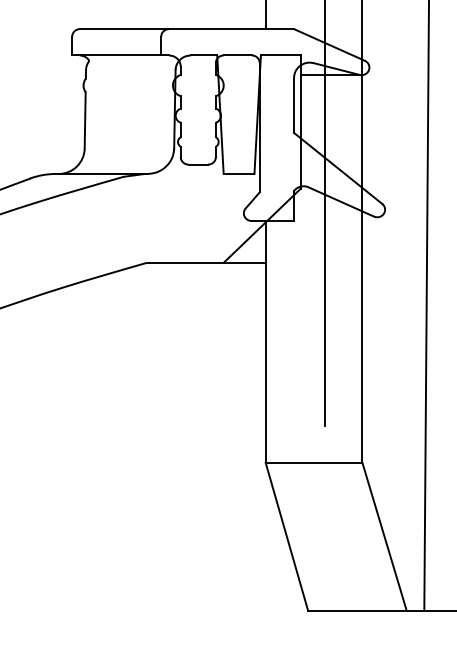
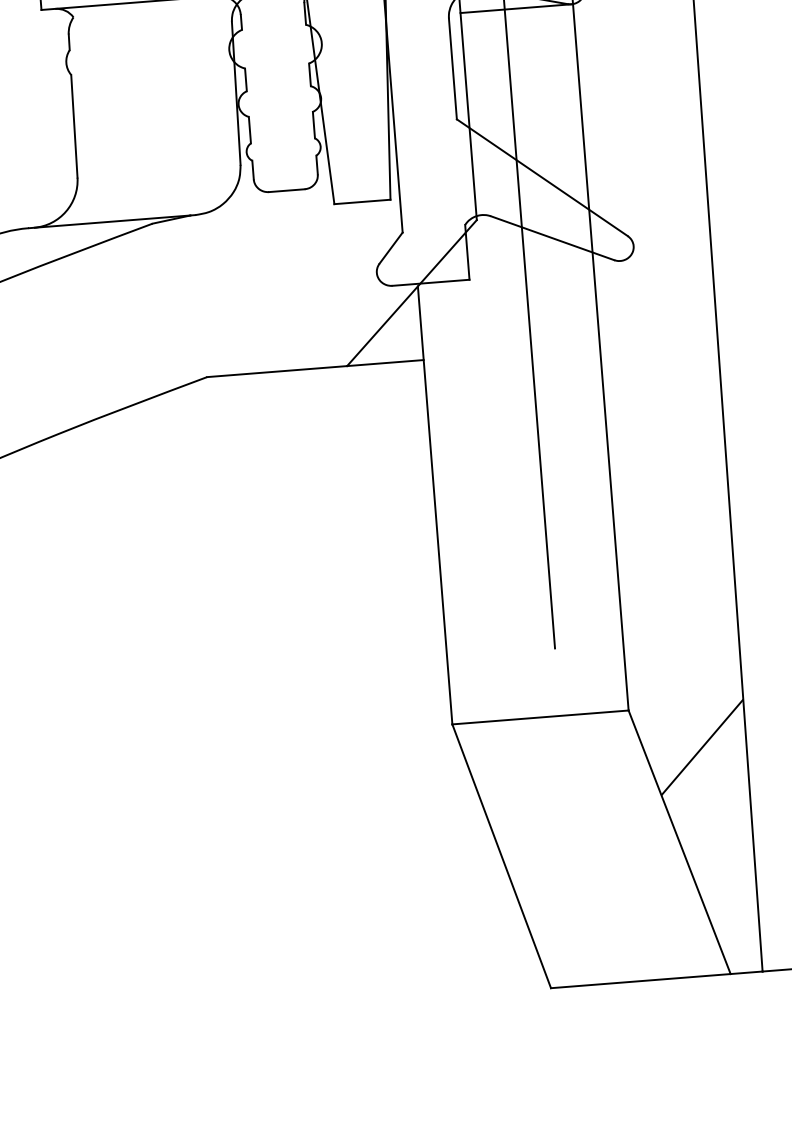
hatch: (400, 485) -> (701, 746), added

